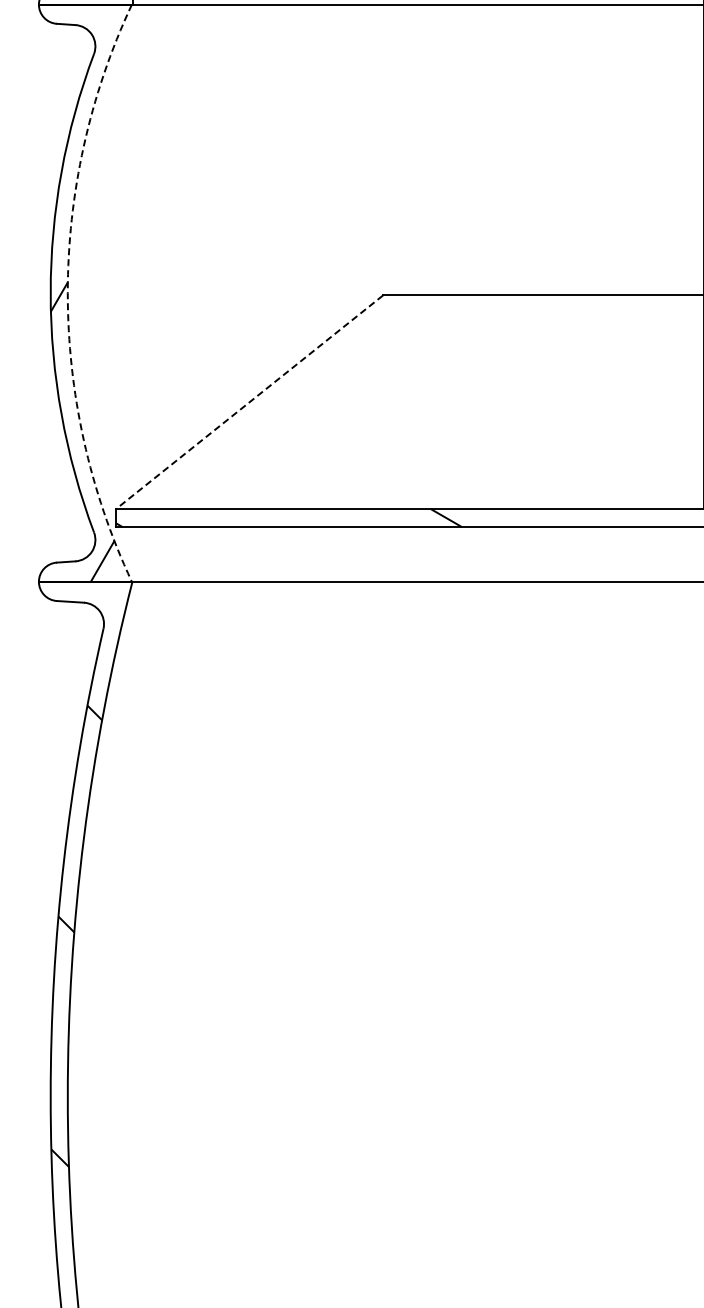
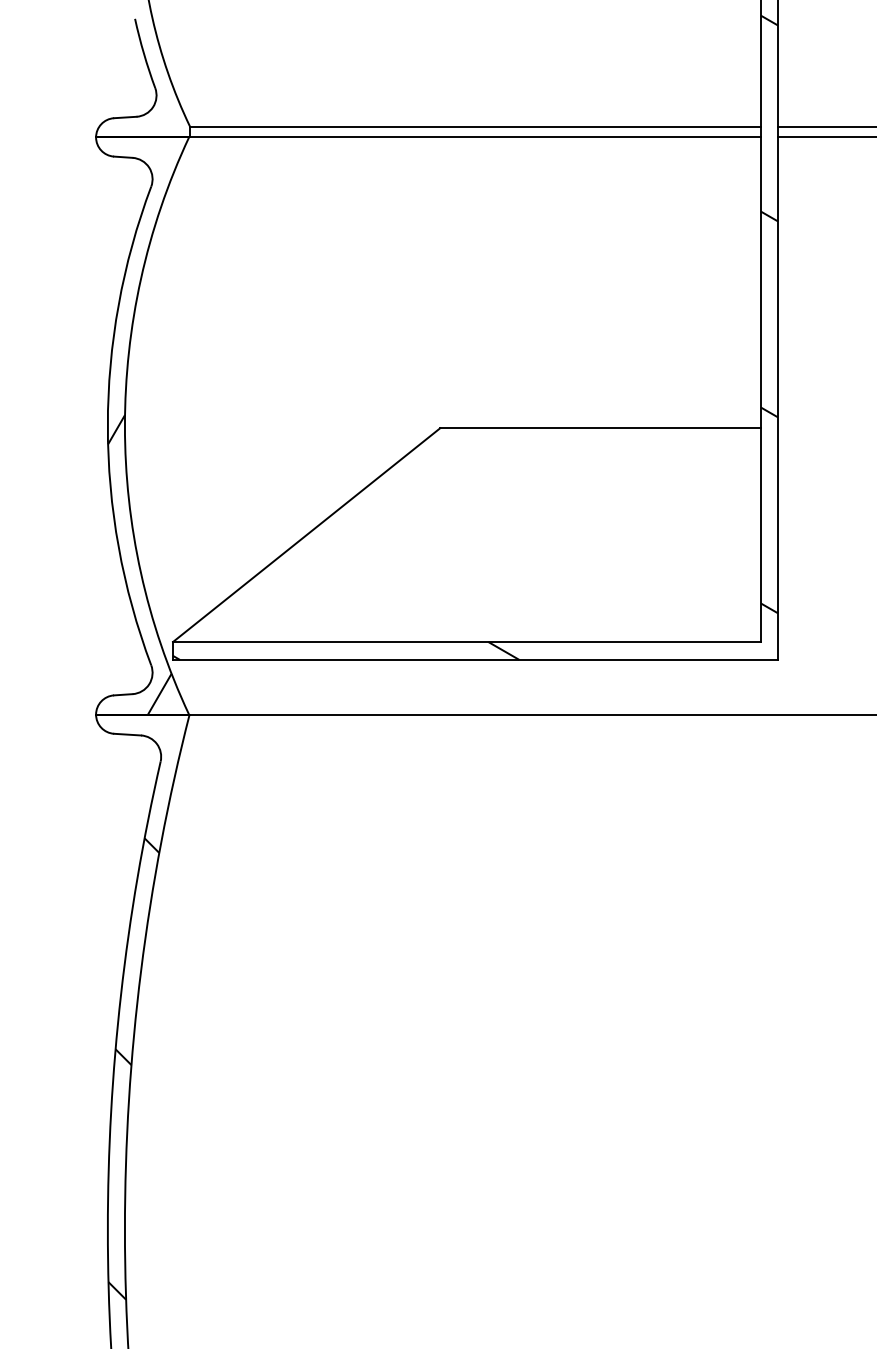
arc: (67, 293) -> (124, 426), dashed -> solid
line: (249, 402) -> (306, 535), dashed -> solid

